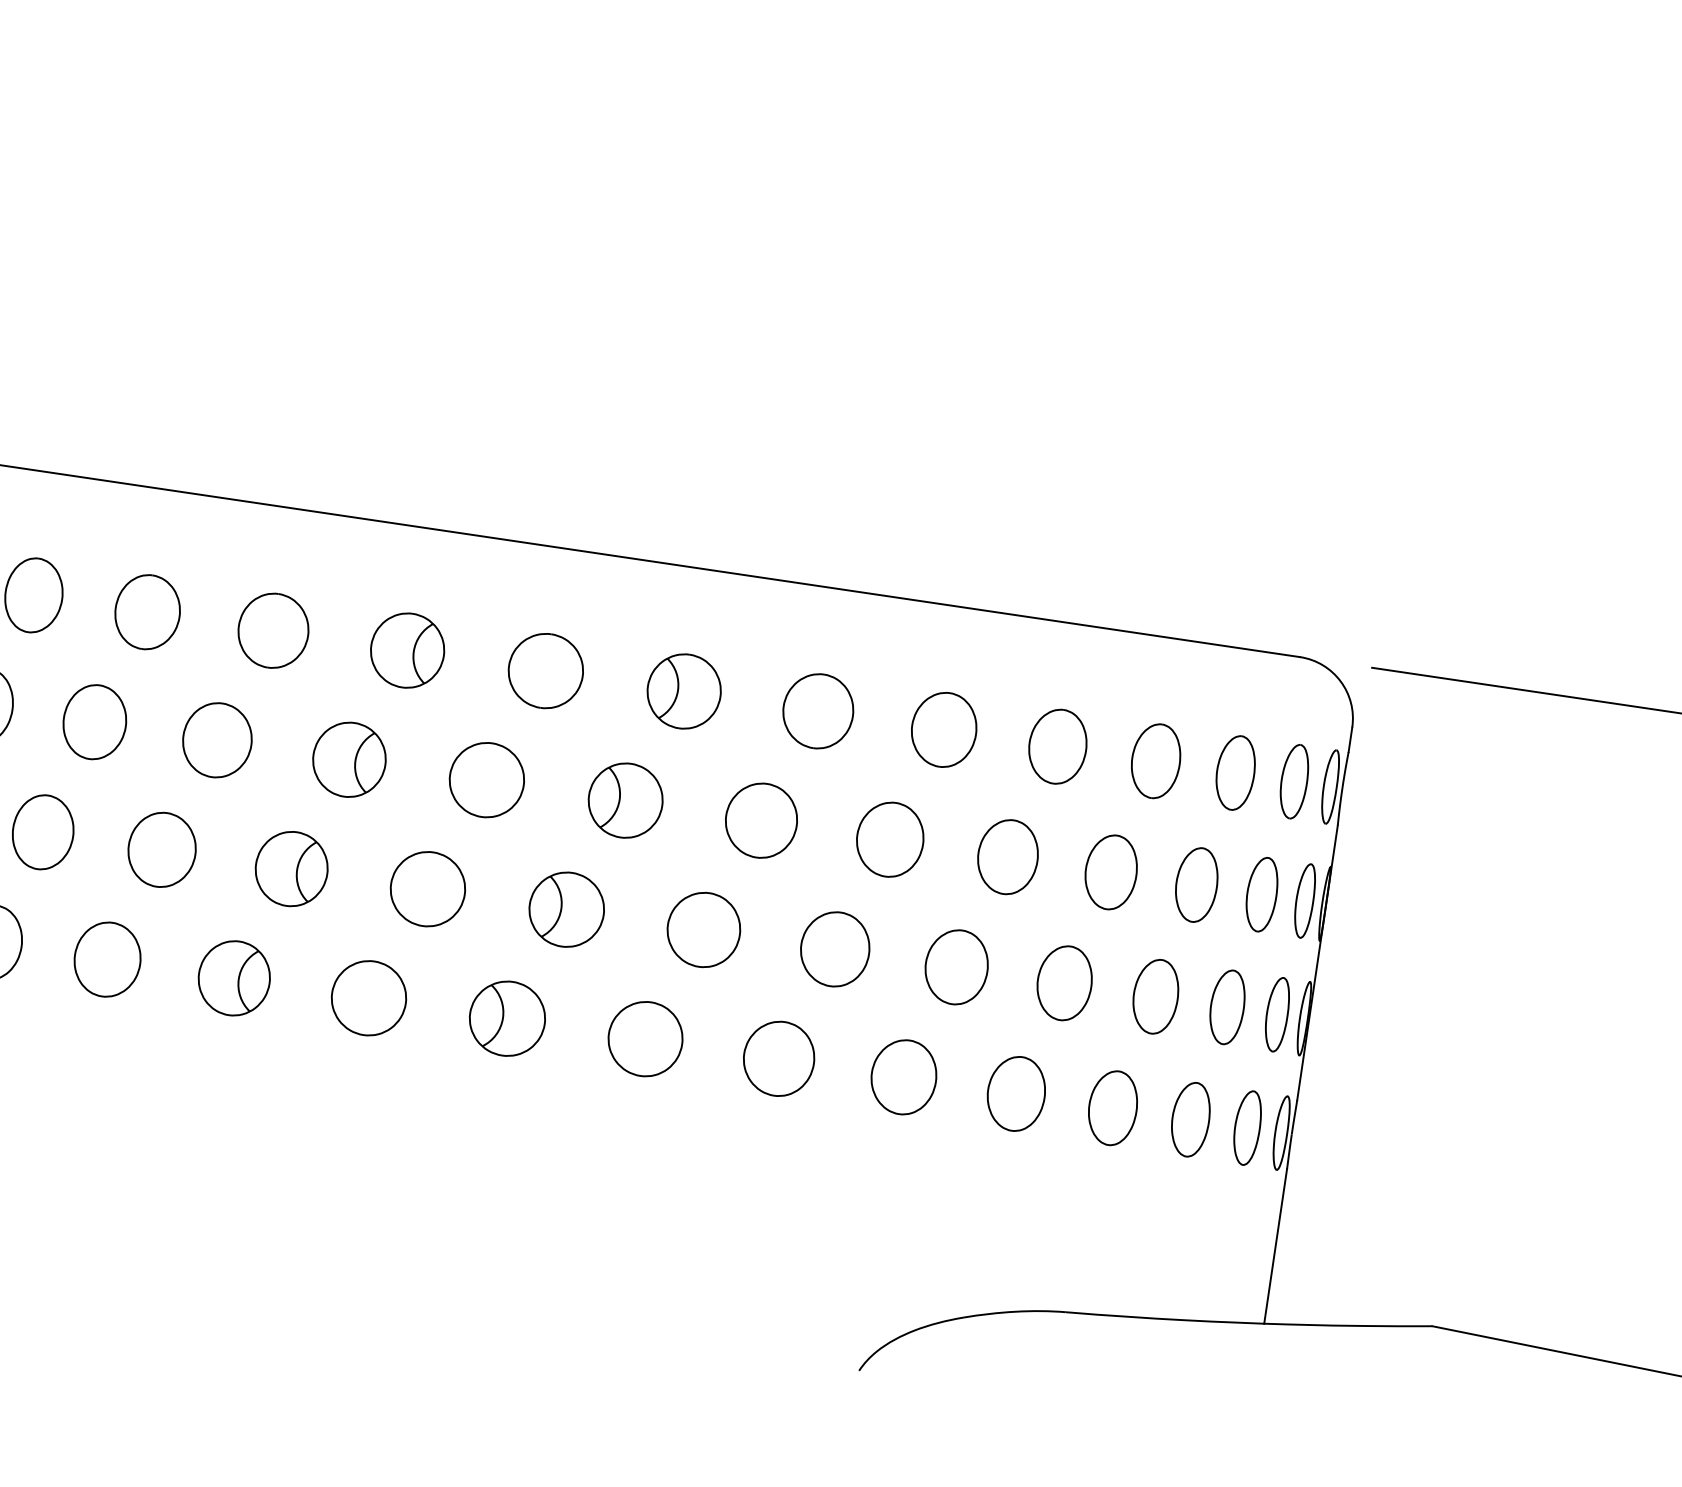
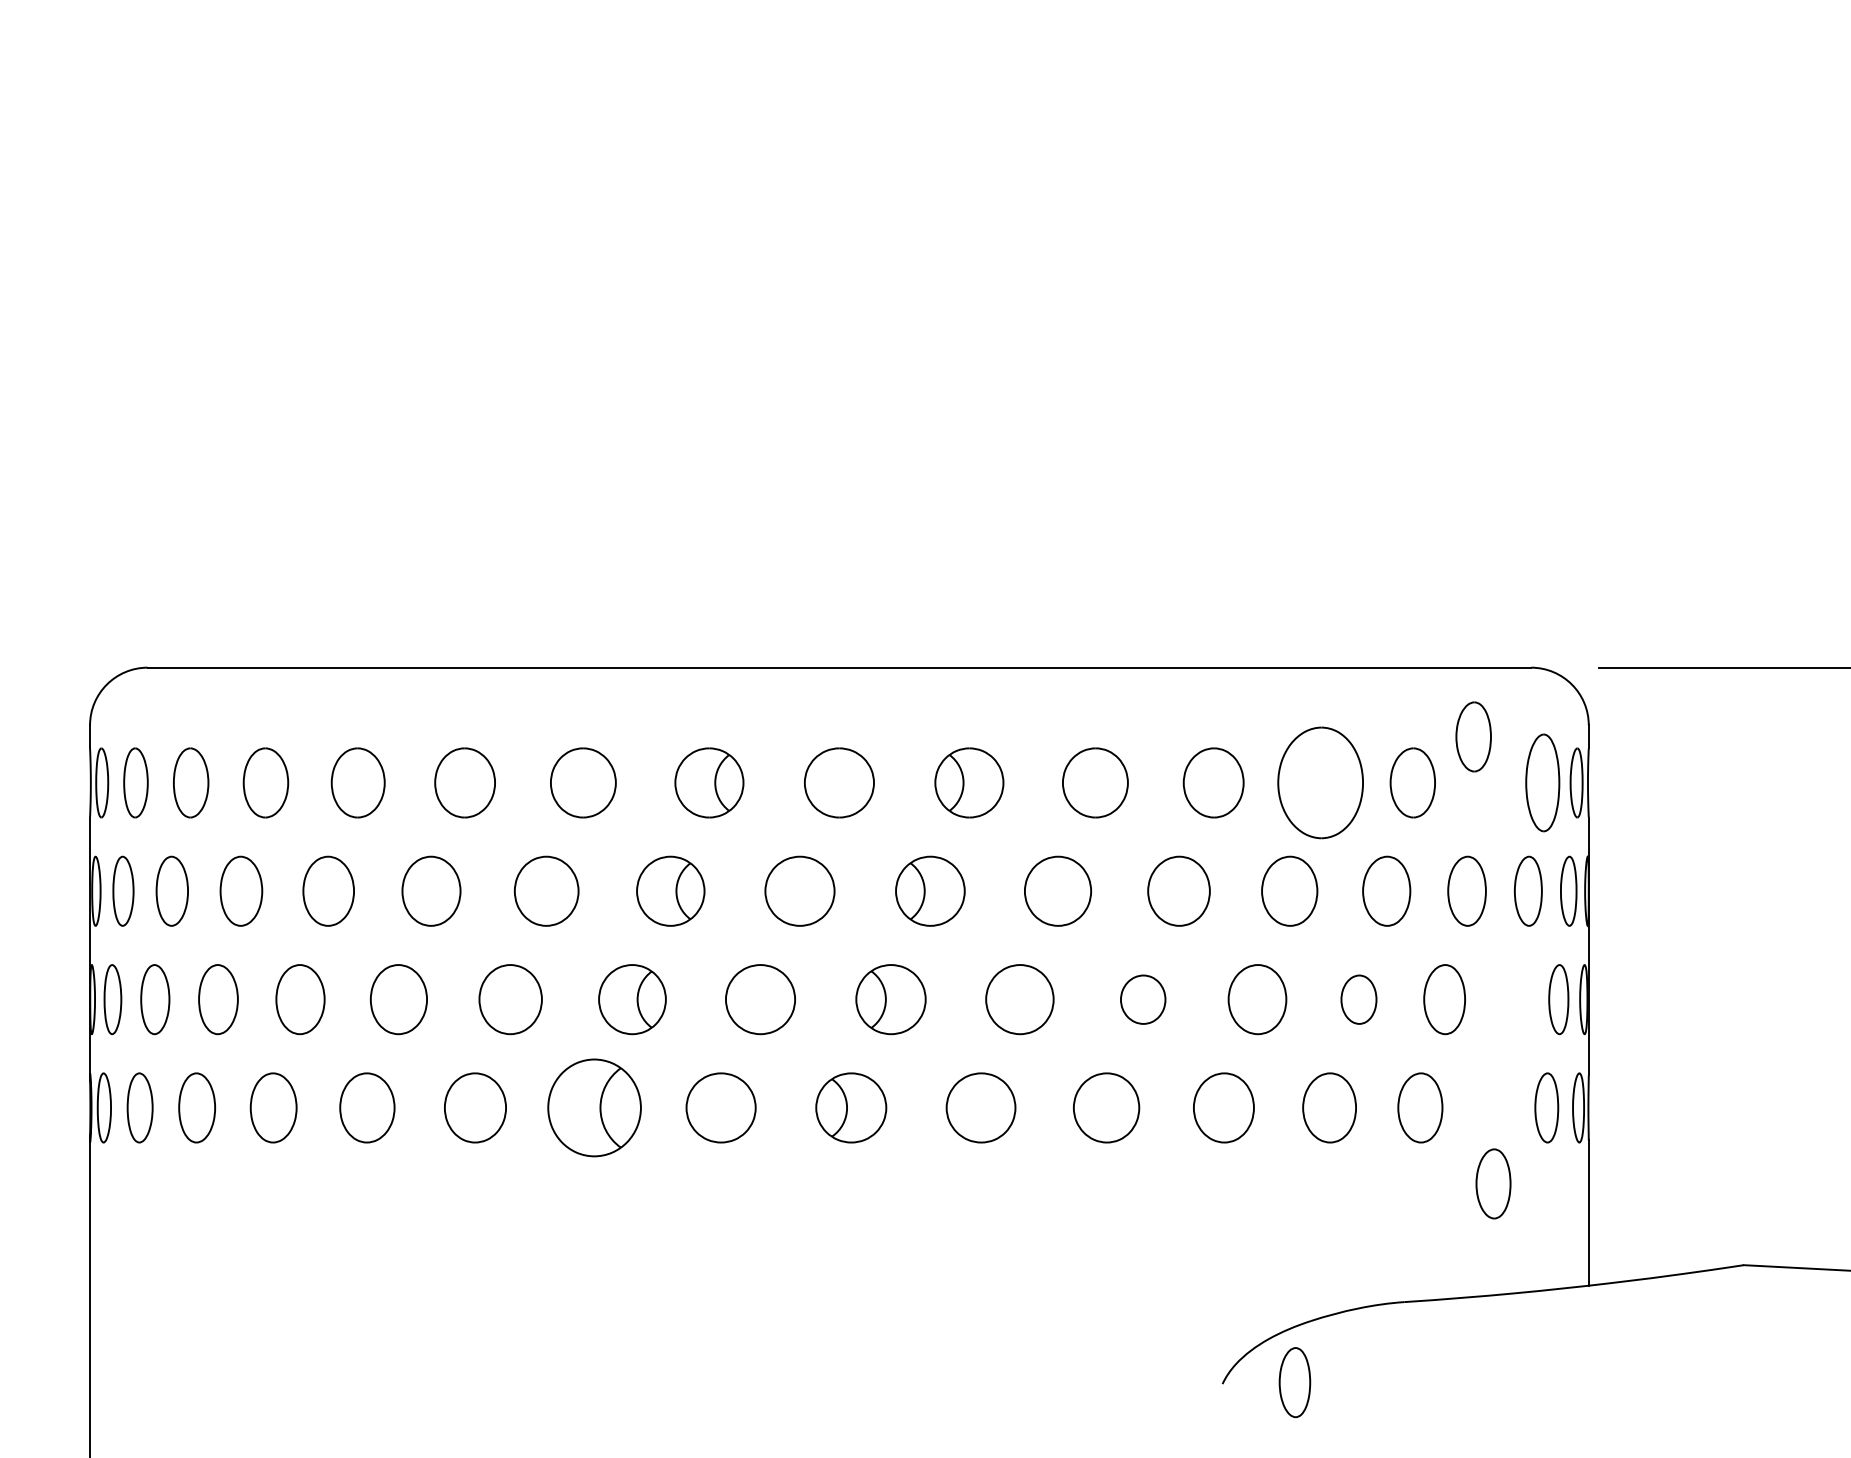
part: (1057, 746) -> (1320, 782), size x1.6
part: (1235, 772) -> (1473, 736), moved
part: (1294, 781) -> (1542, 782), size x1.4
part: (834, 949) -> (1142, 999), size x0.7
part: (234, 977) -> (594, 1107), size x1.4
part: (1064, 983) -> (1358, 999), size x0.7
part: (1226, 1007) -> (1294, 1382), moved
part: (1190, 1119) -> (1493, 1183), moved

